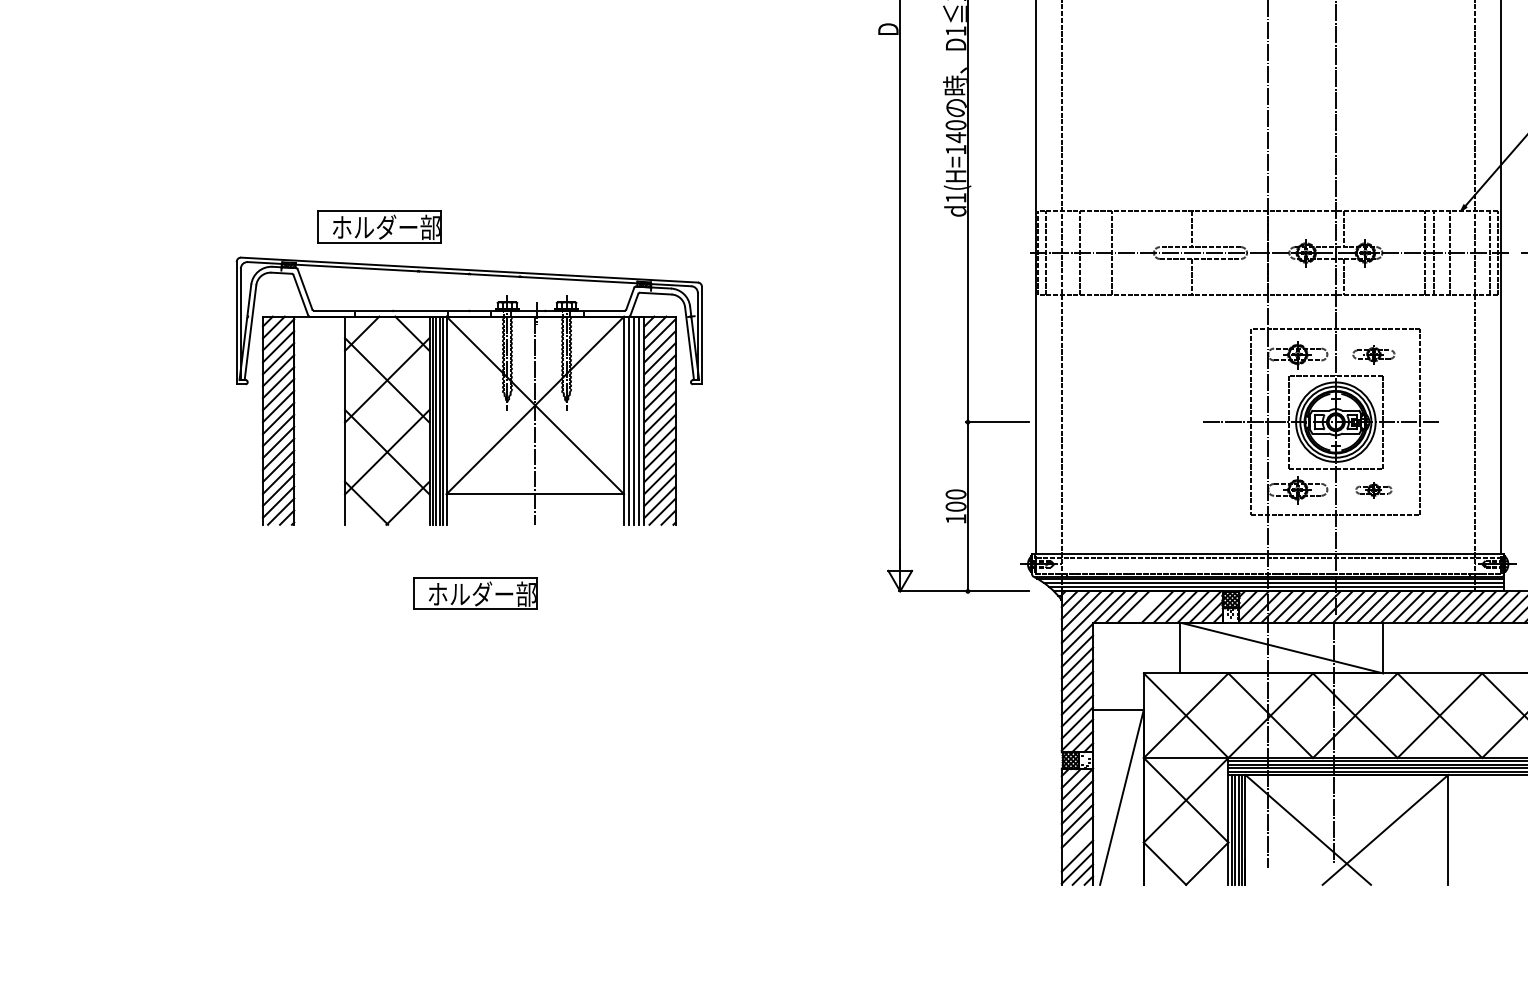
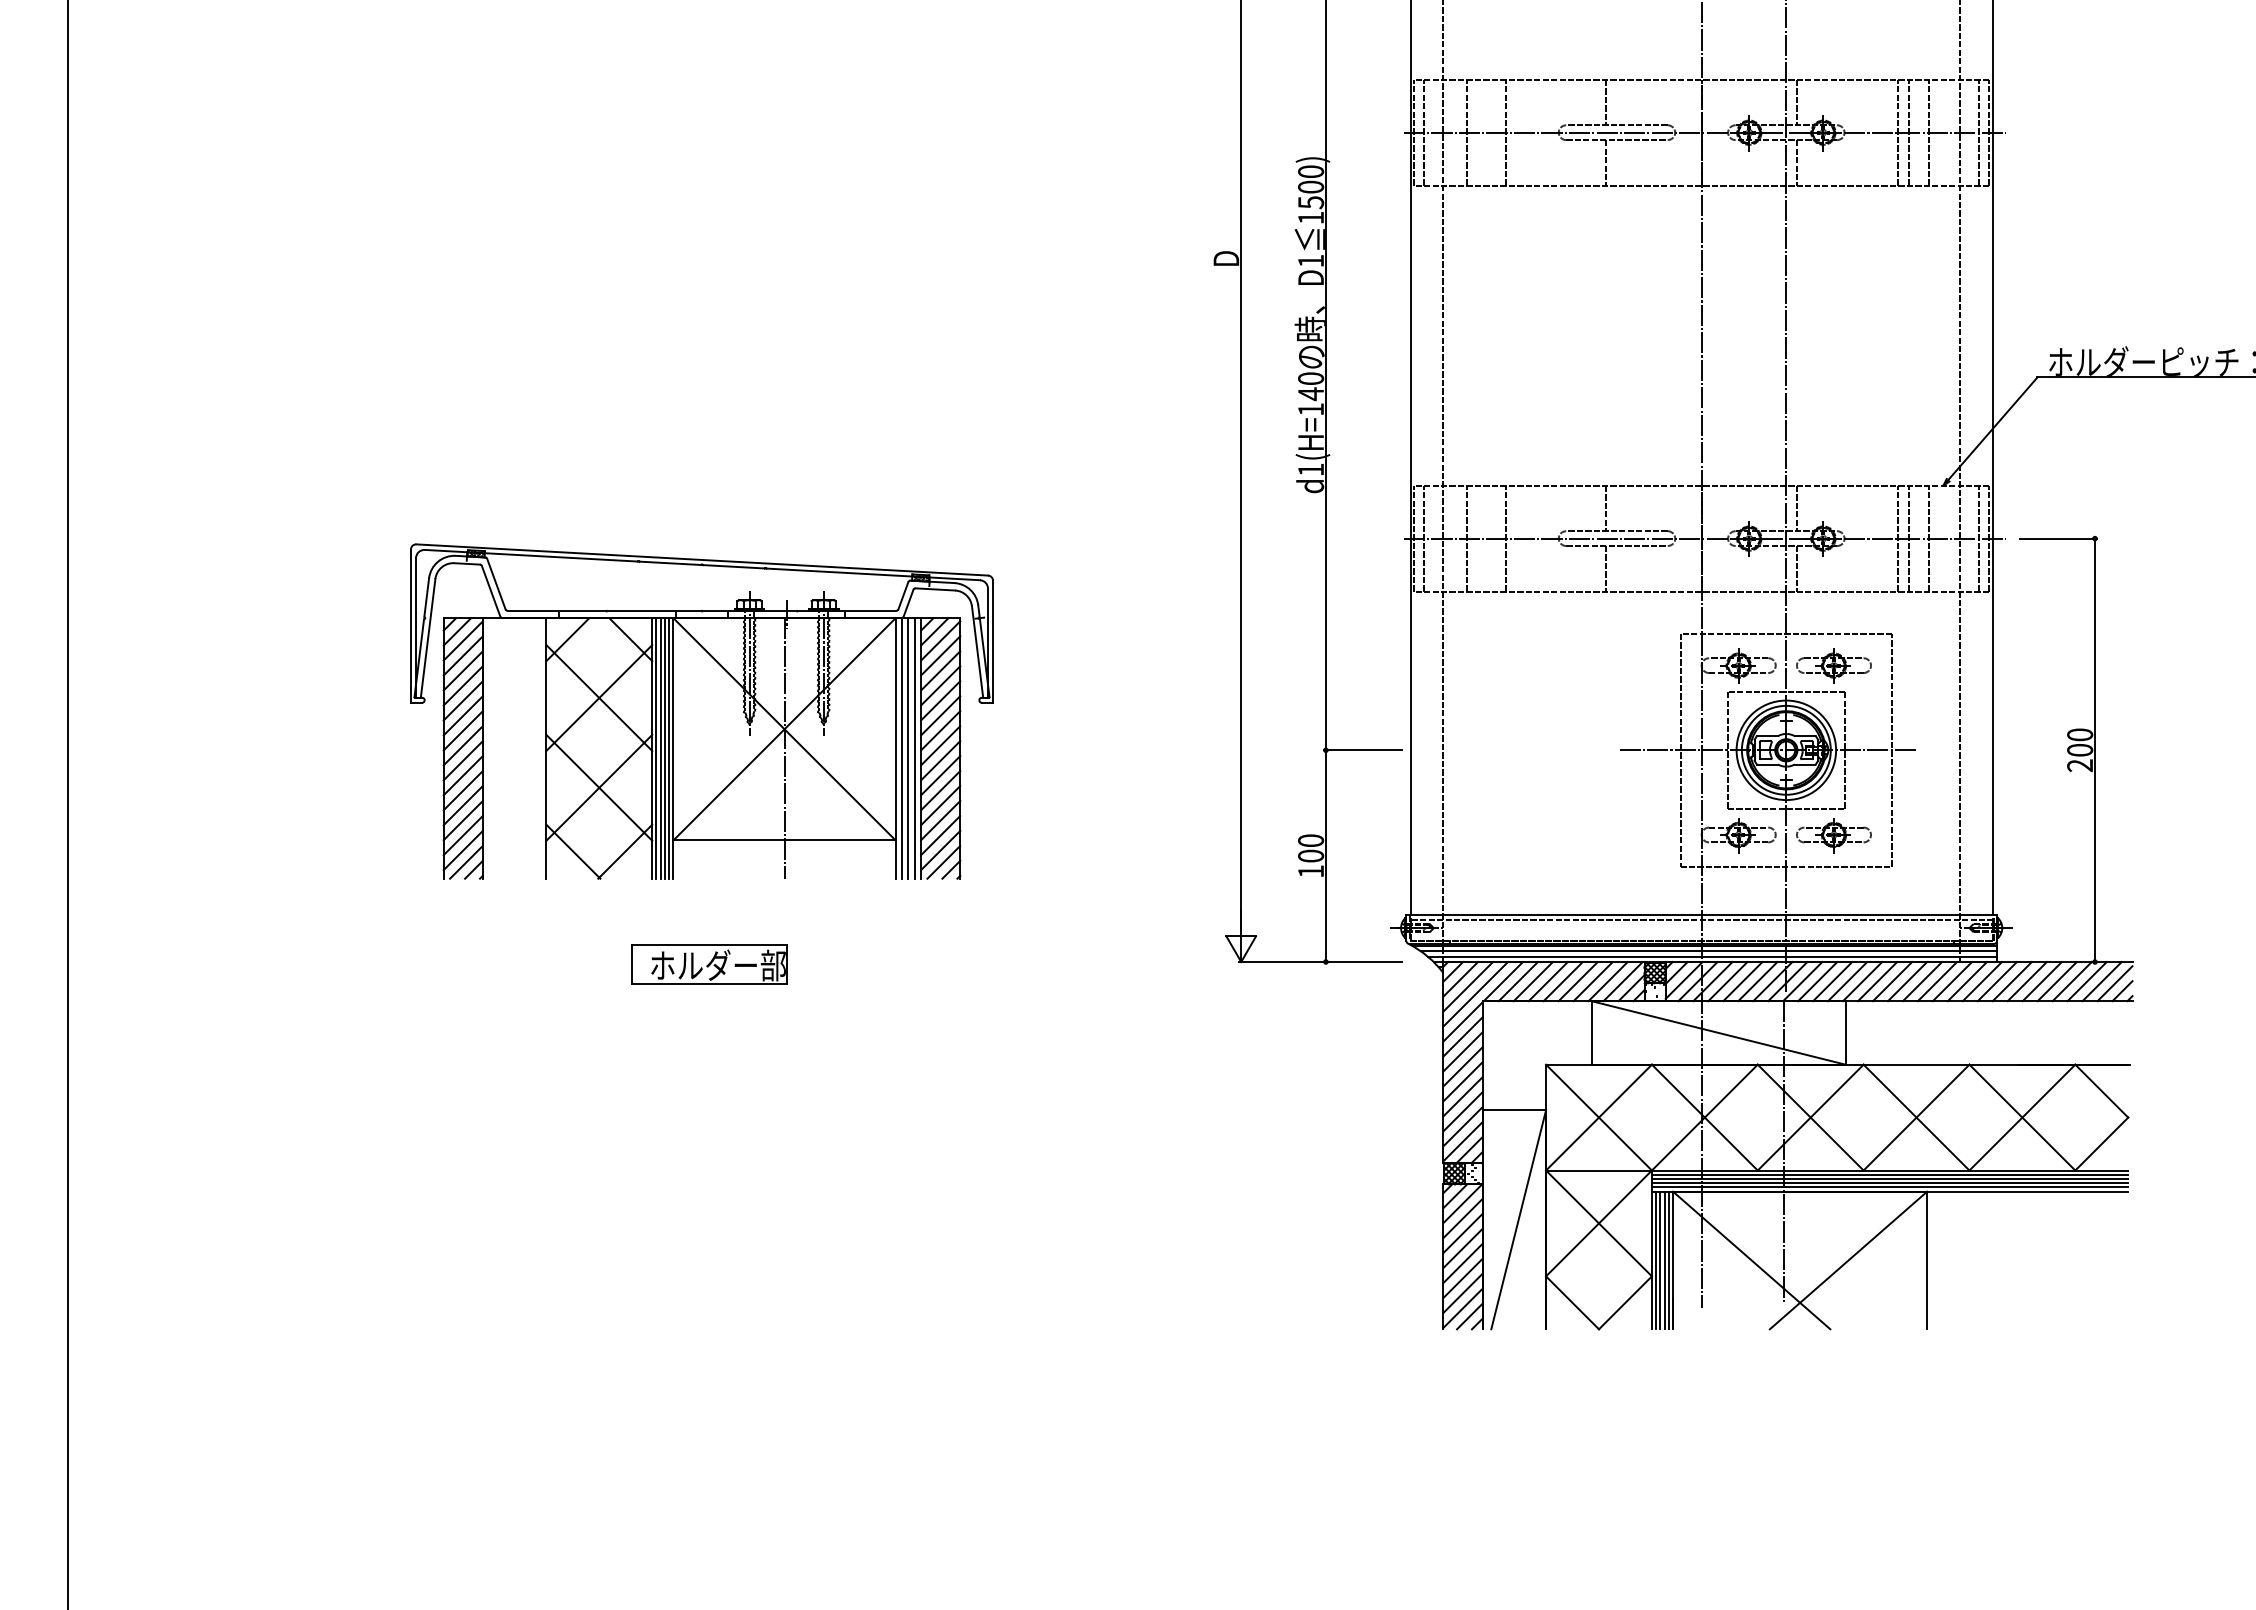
part: (379, 226) -> (589, 505), removed
part: (1373, 354) -> (1833, 665), size x1.43
part: (1373, 490) -> (1833, 835), size x1.67
line: (1144, 606) -> (1547, 981), added
line: (1077, 844) -> (1462, 1278), added

